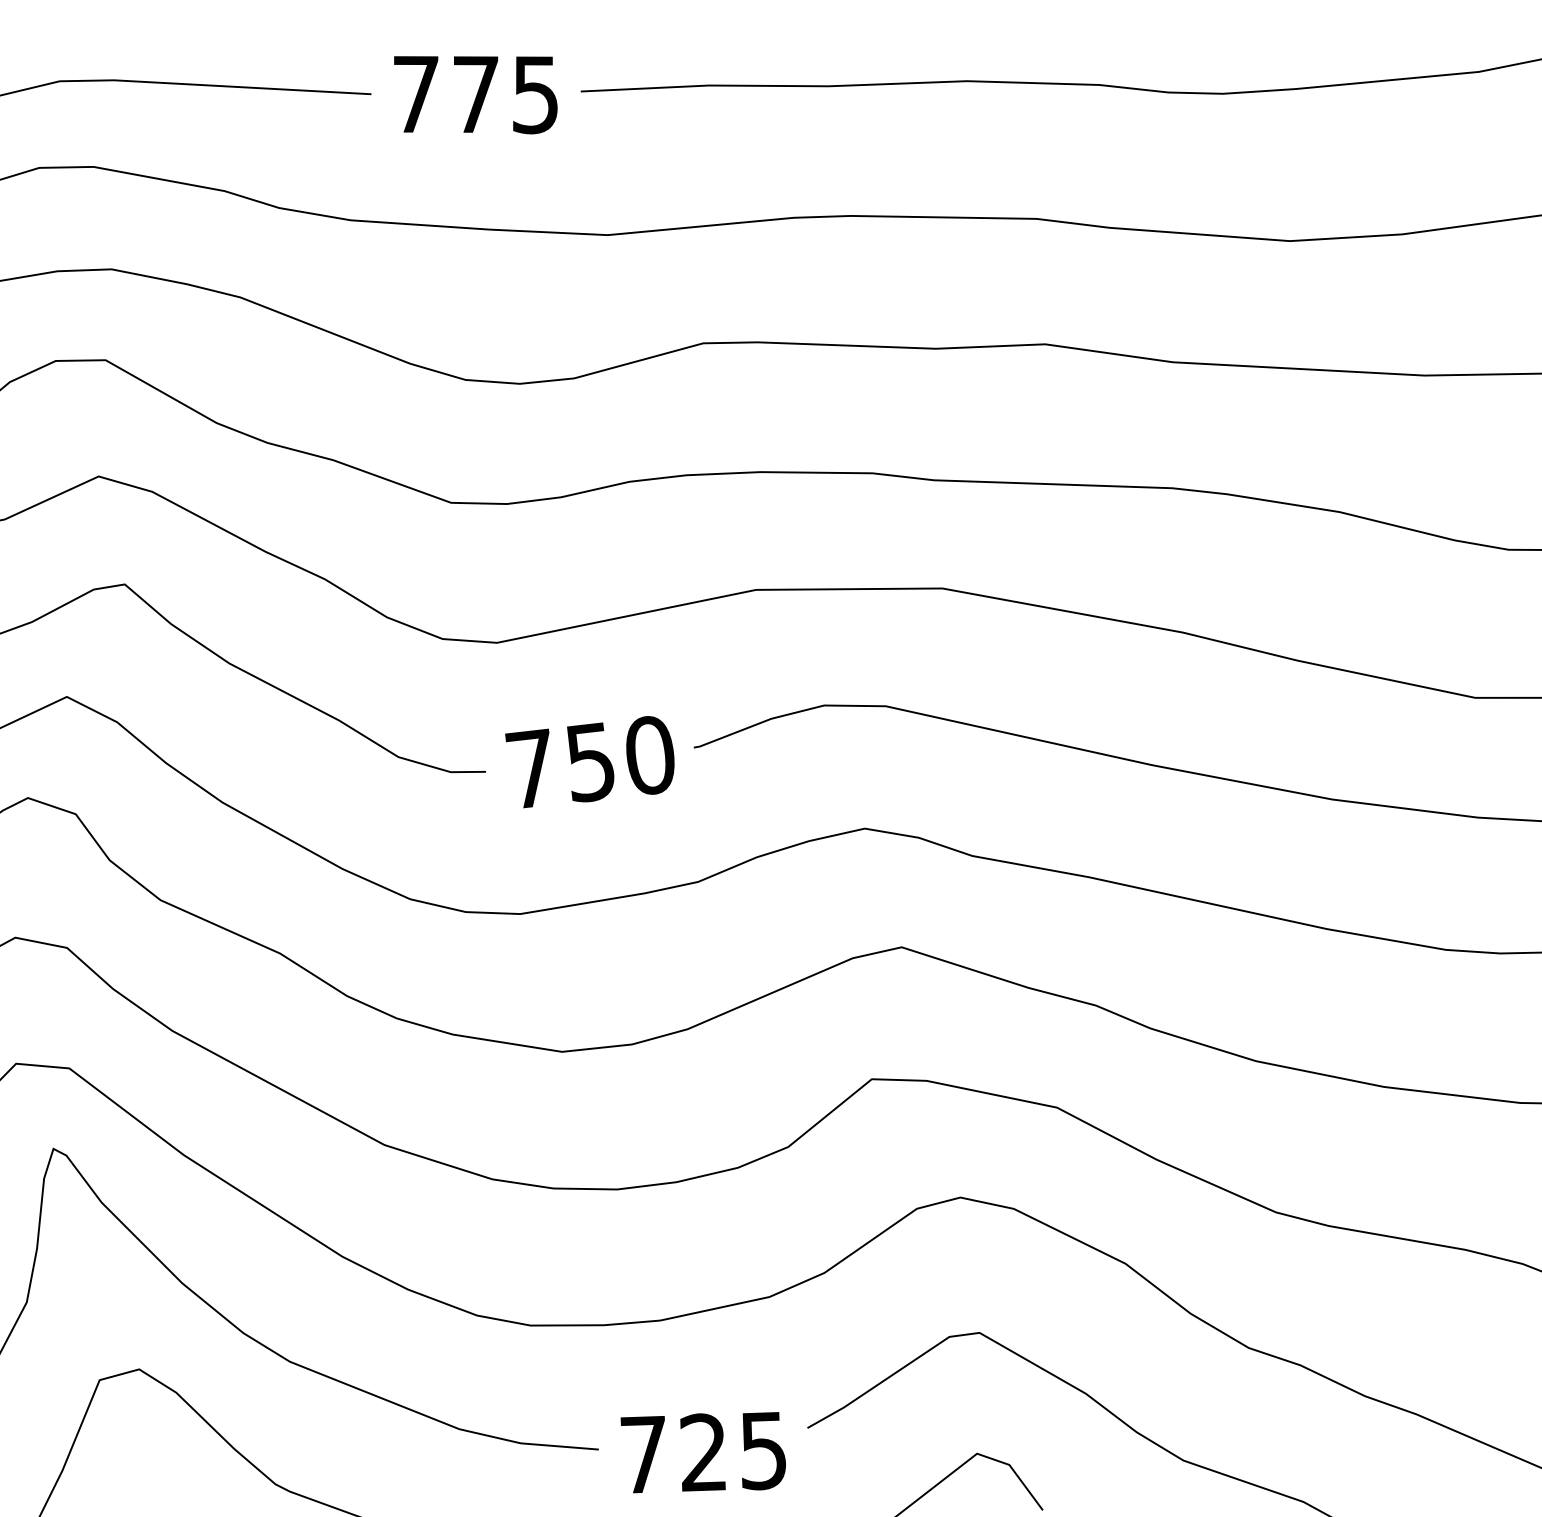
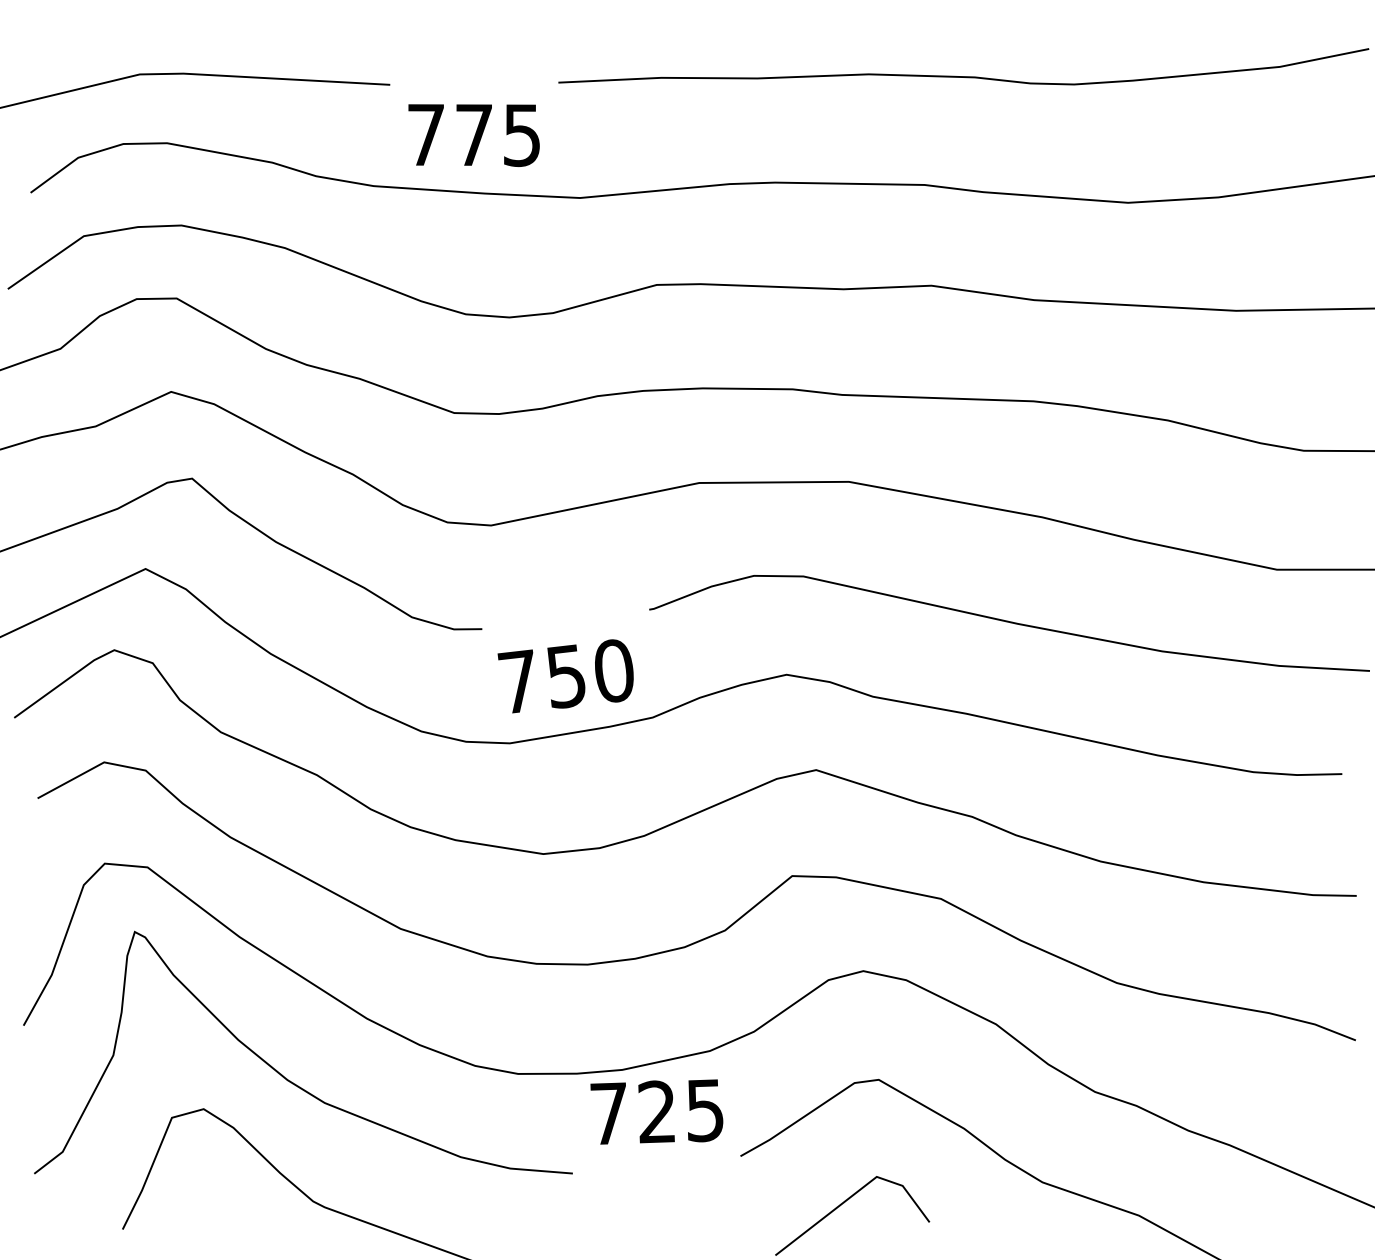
text: (475, 95) -> (473, 135), moved
text: (589, 762) -> (565, 676), moved
text: (702, 1451) -> (656, 1111), moved

